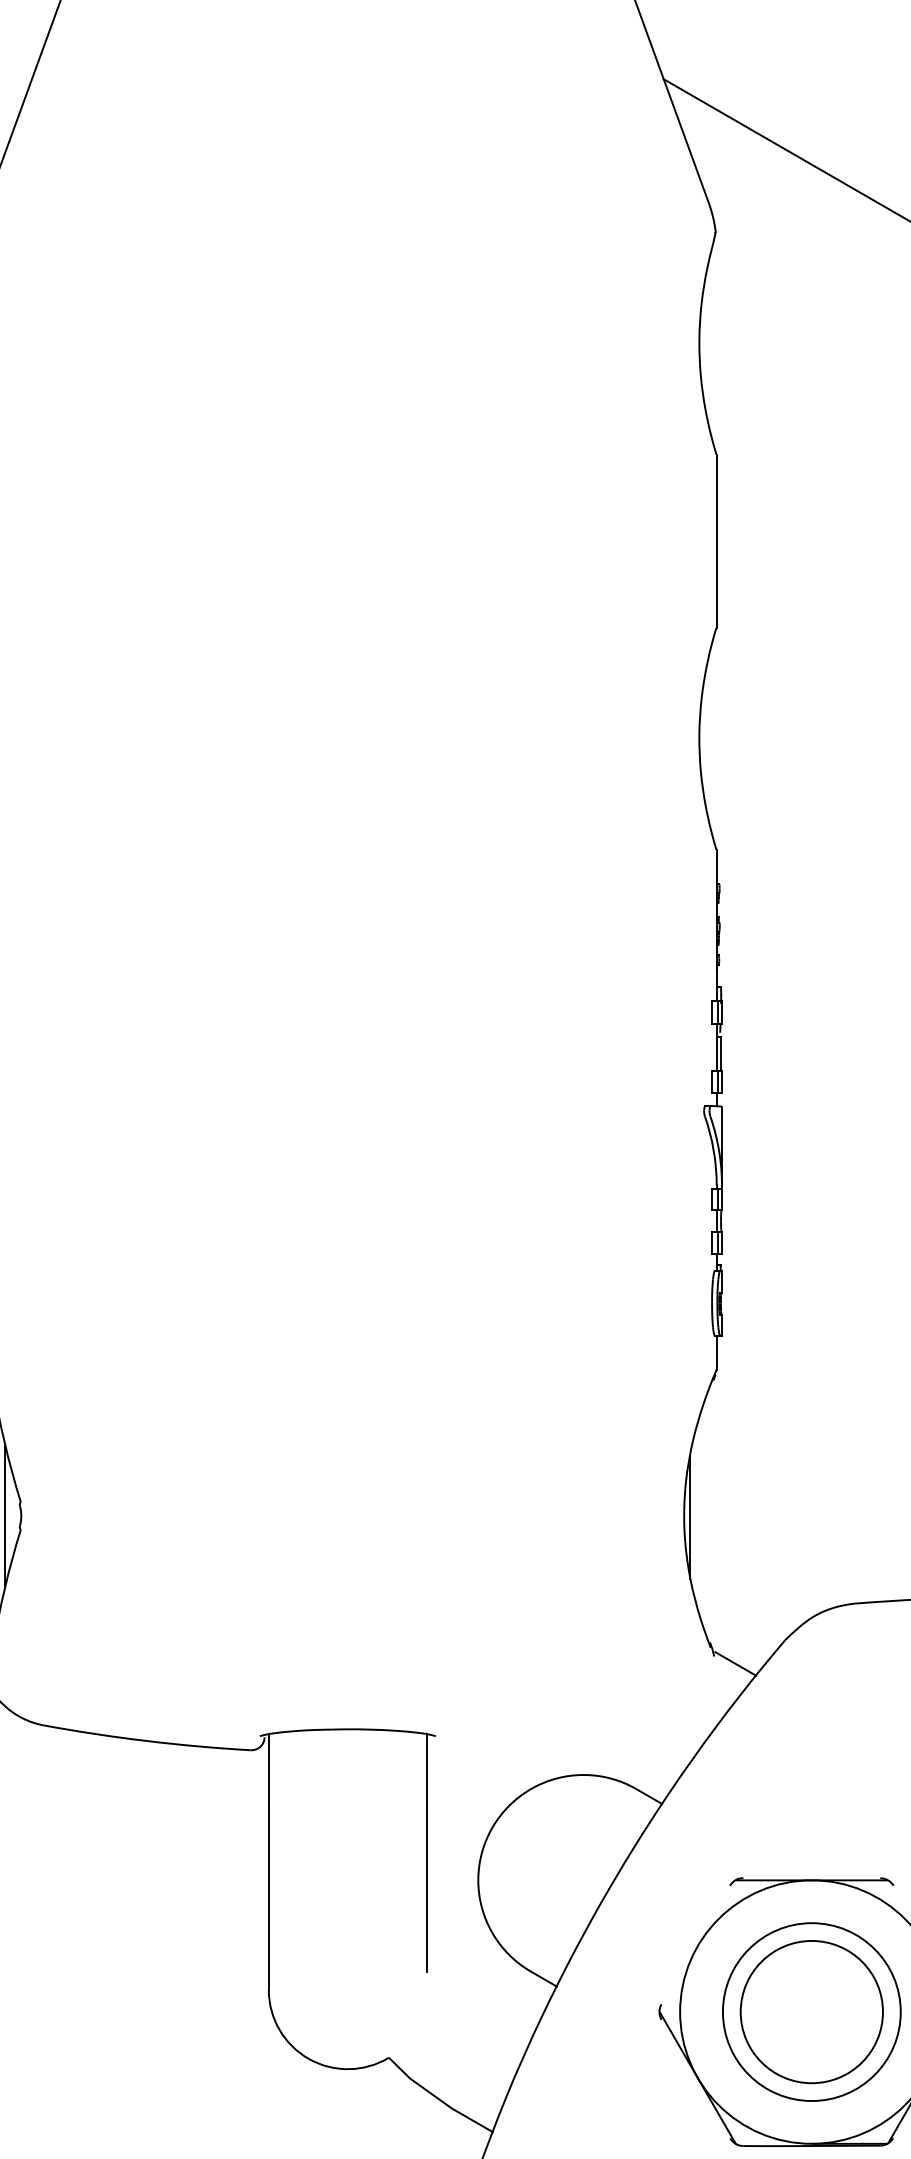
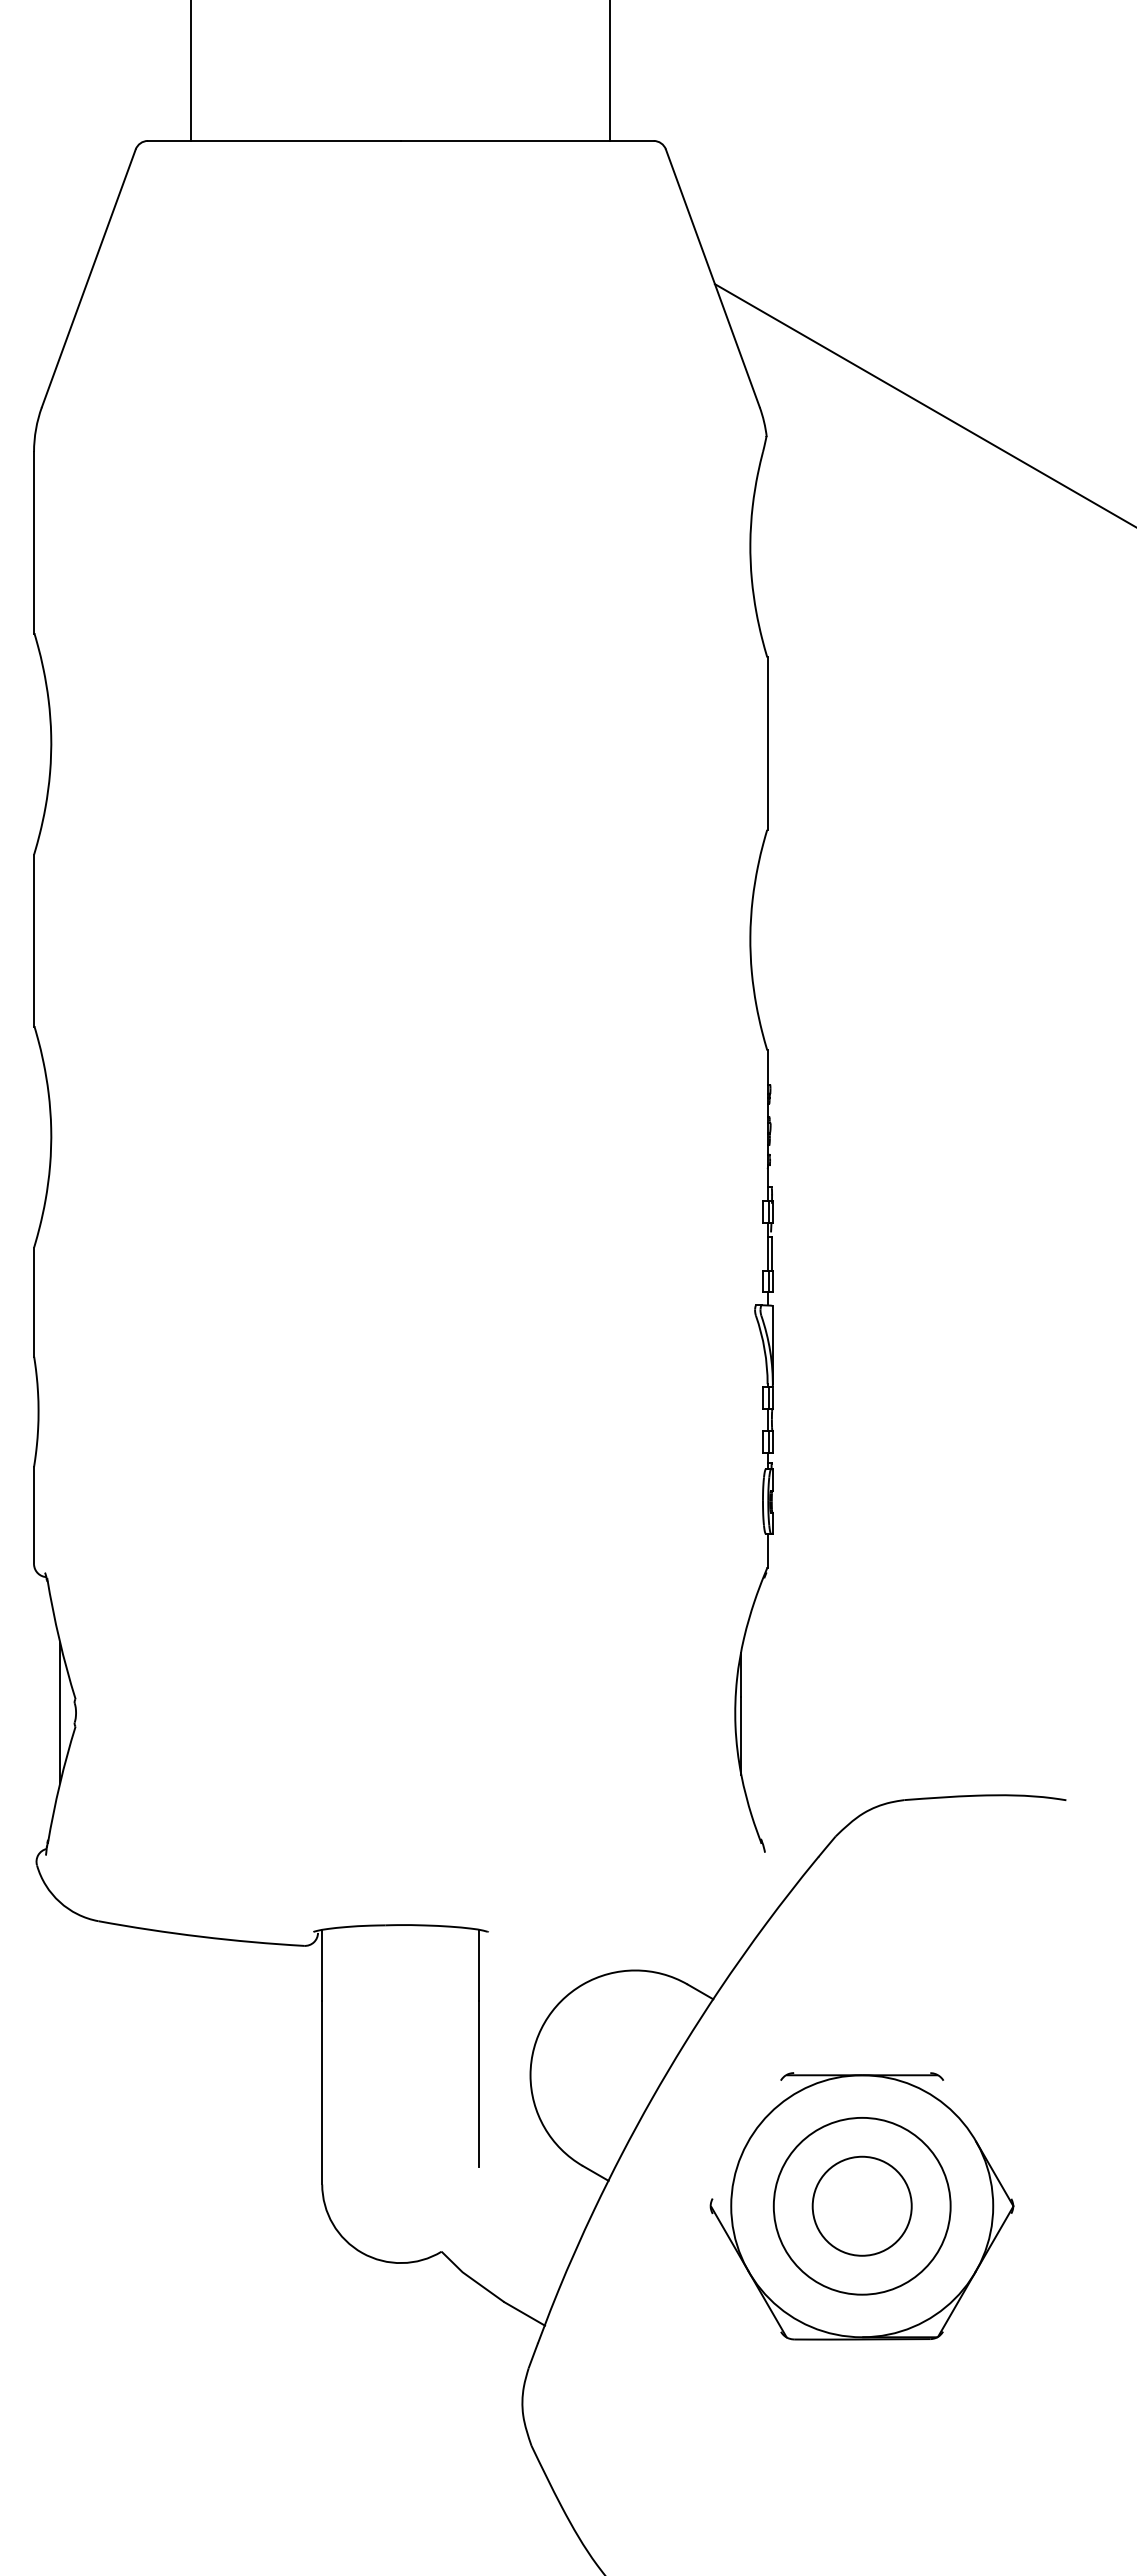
line: (735, 1663) -> (786, 1859), removed
circle: (811, 2012) -> (861, 2206), size x0.7

